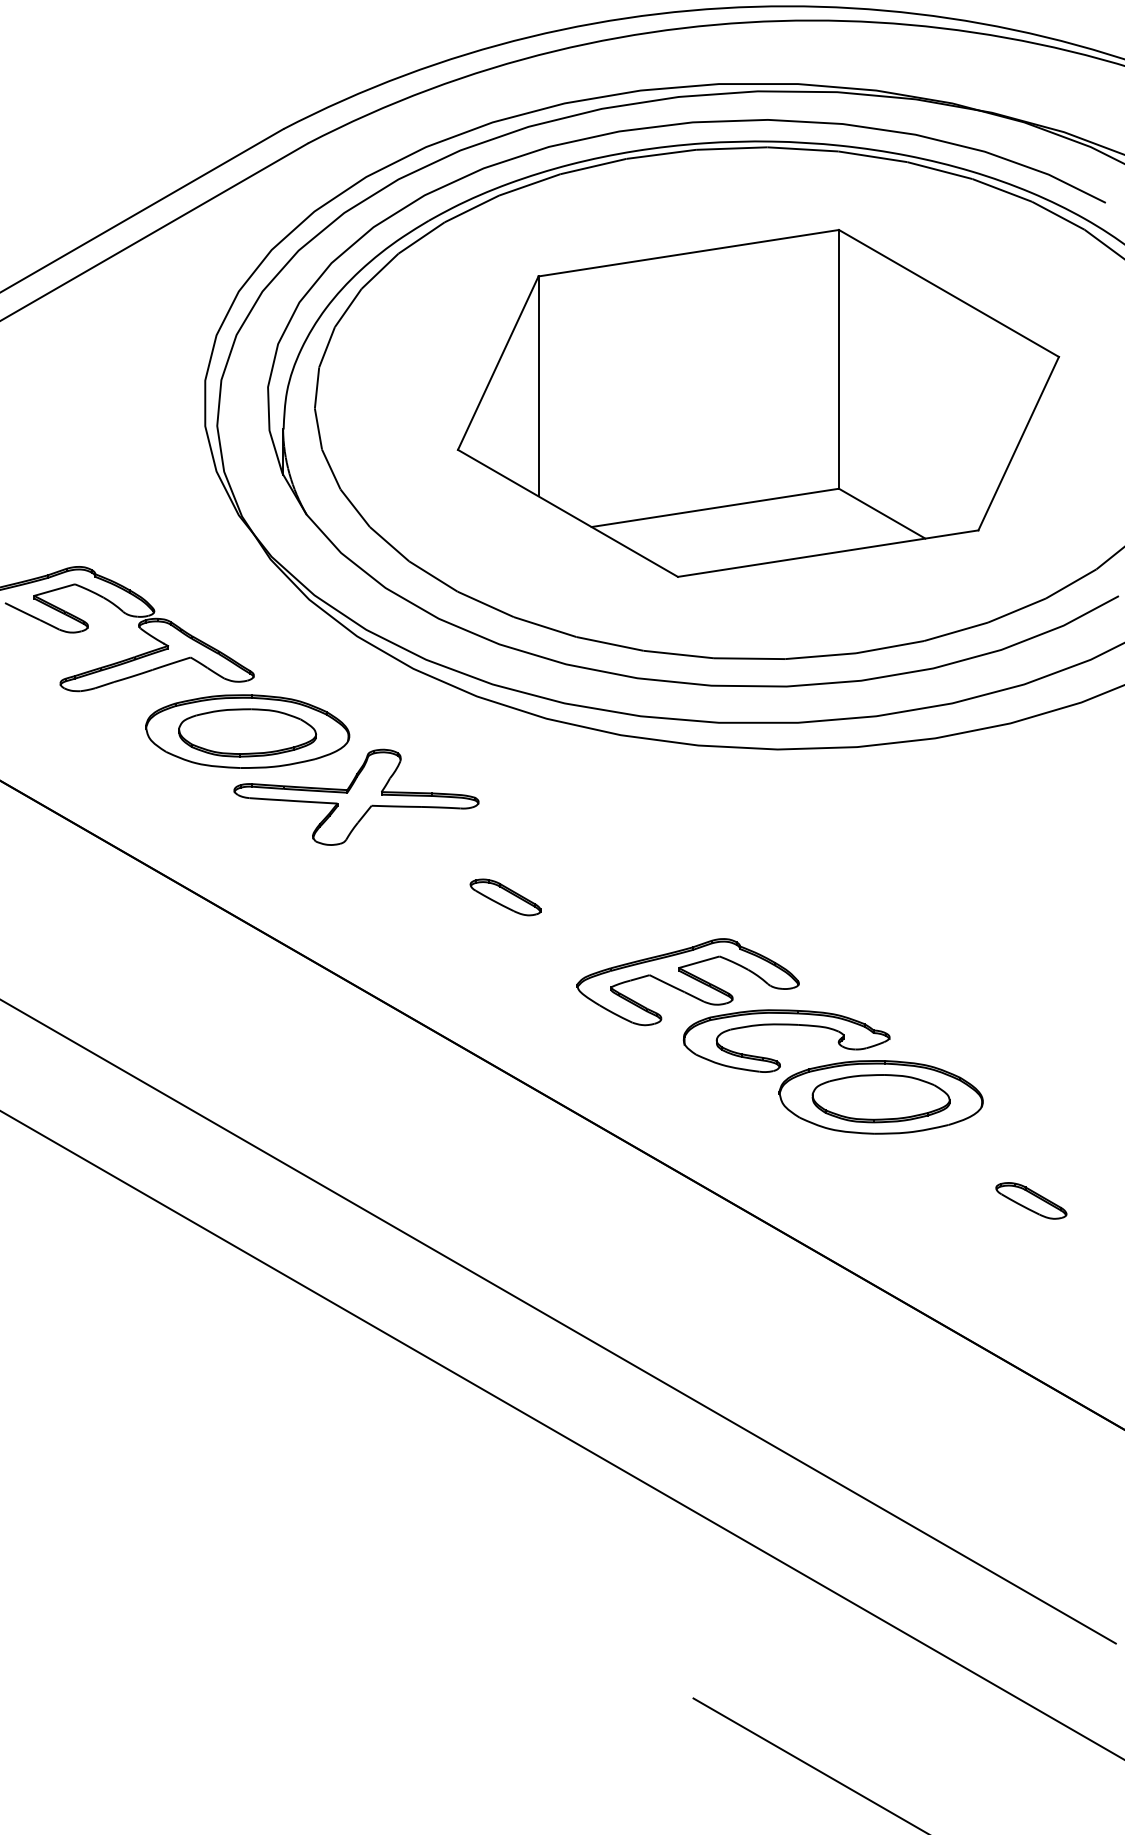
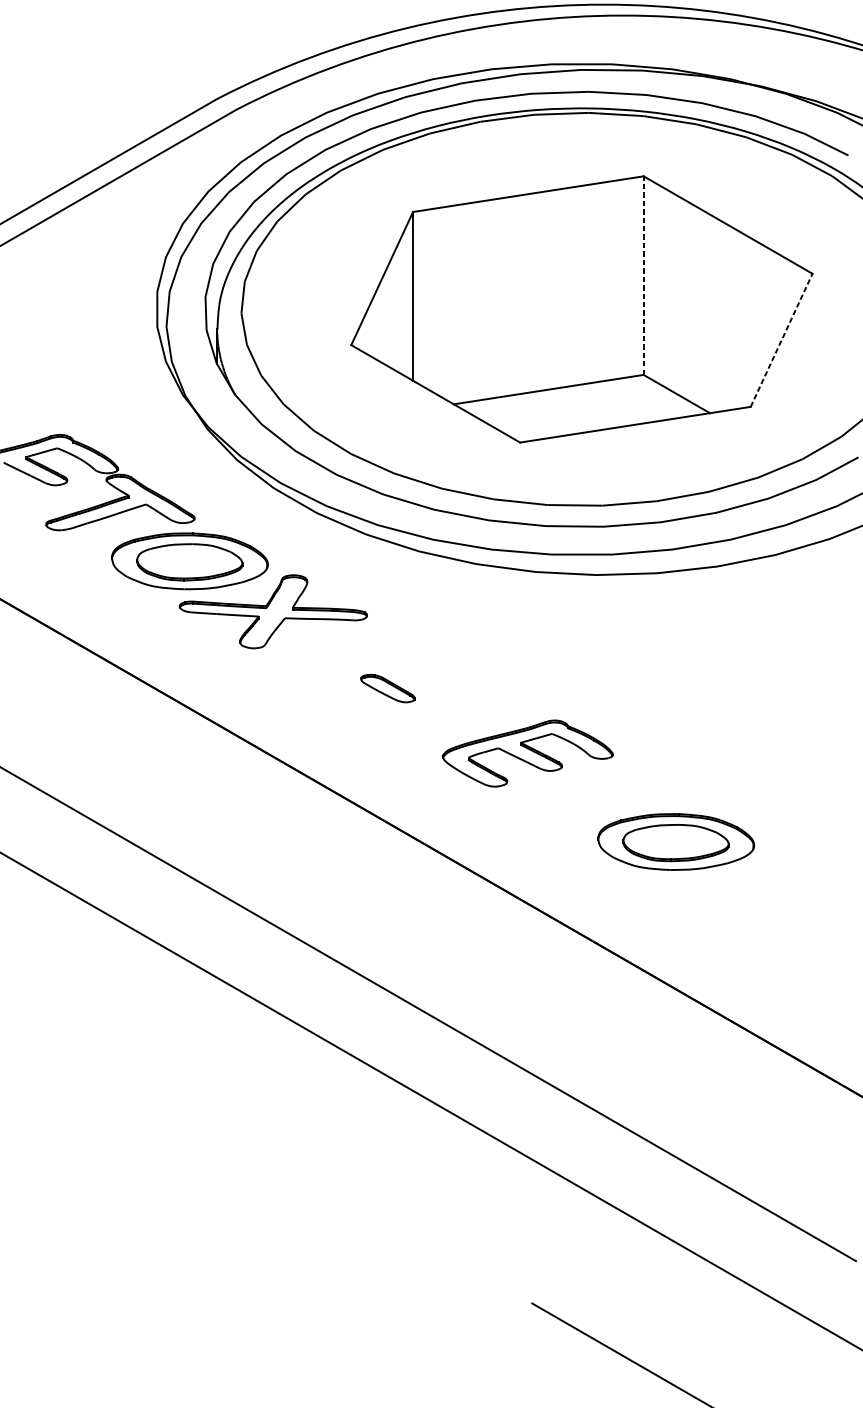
line: (838, 358) -> (643, 274), solid -> dashed
line: (1018, 443) -> (781, 340), solid -> dashed
part: (786, 1025) -> (603, 786), removed
part: (1031, 1200) -> (791, 921), removed

